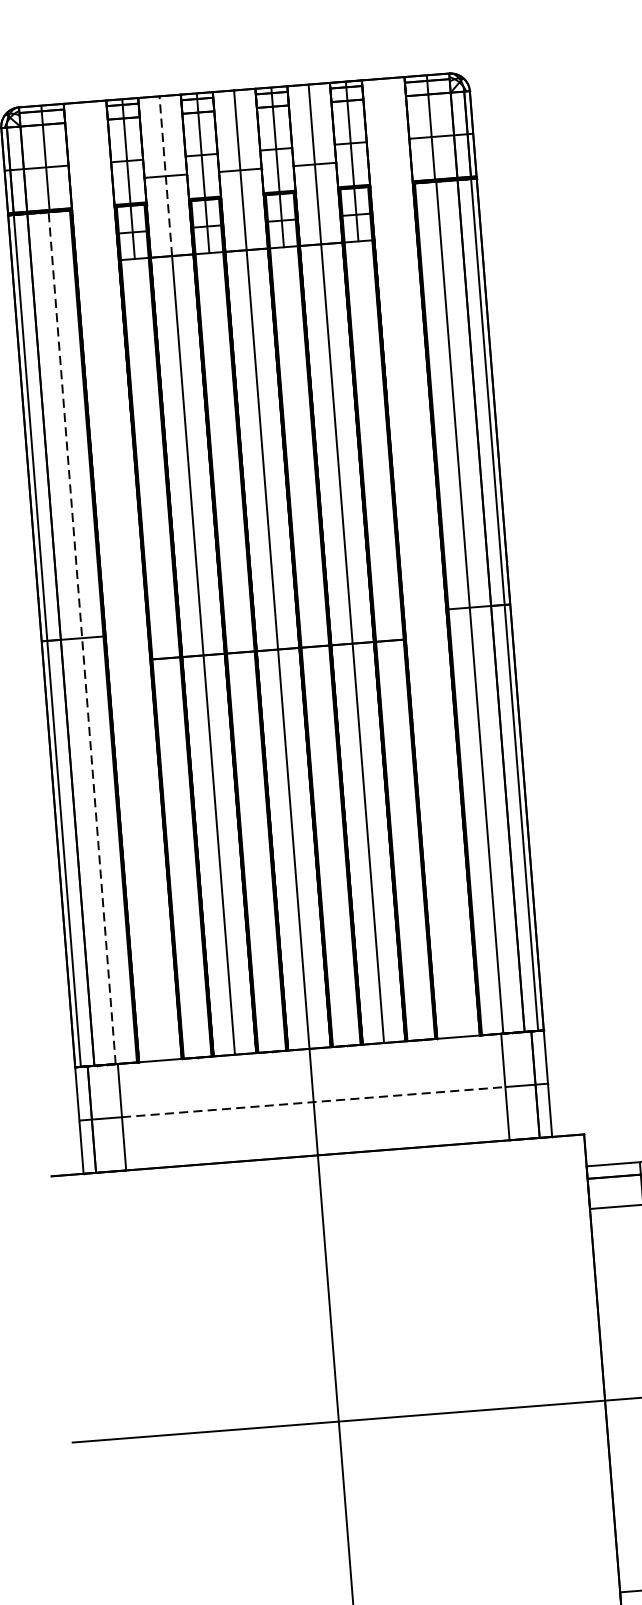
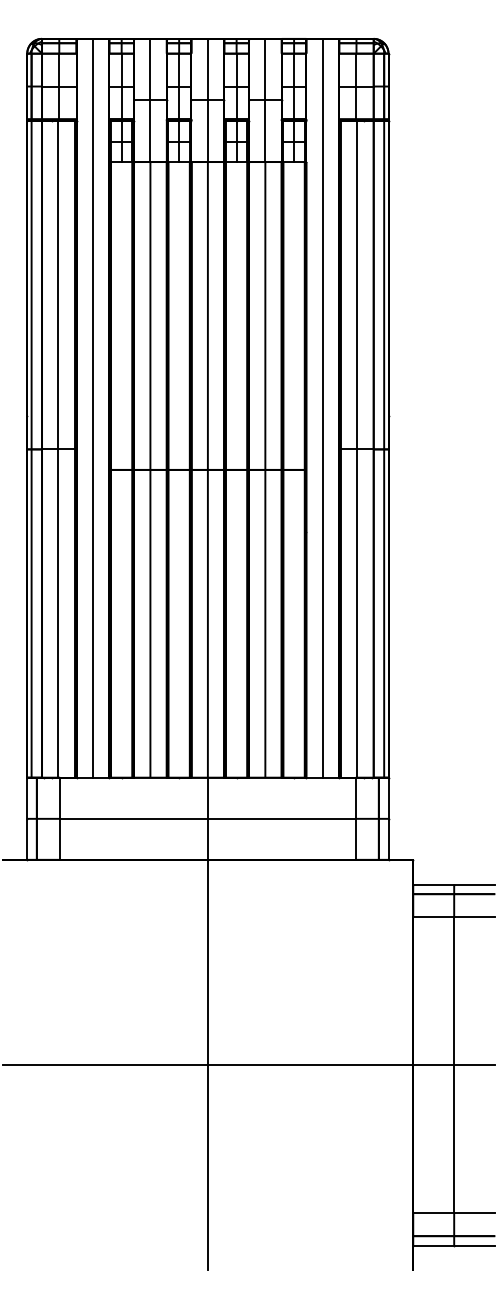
line: (165, 176) -> (150, 100), dashed -> solid
line: (420, 556) -> (322, 407), added
line: (122, 580) -> (92, 407), added
line: (82, 637) -> (58, 448), dashed -> solid
line: (313, 1101) -> (207, 818), dashed -> solid

